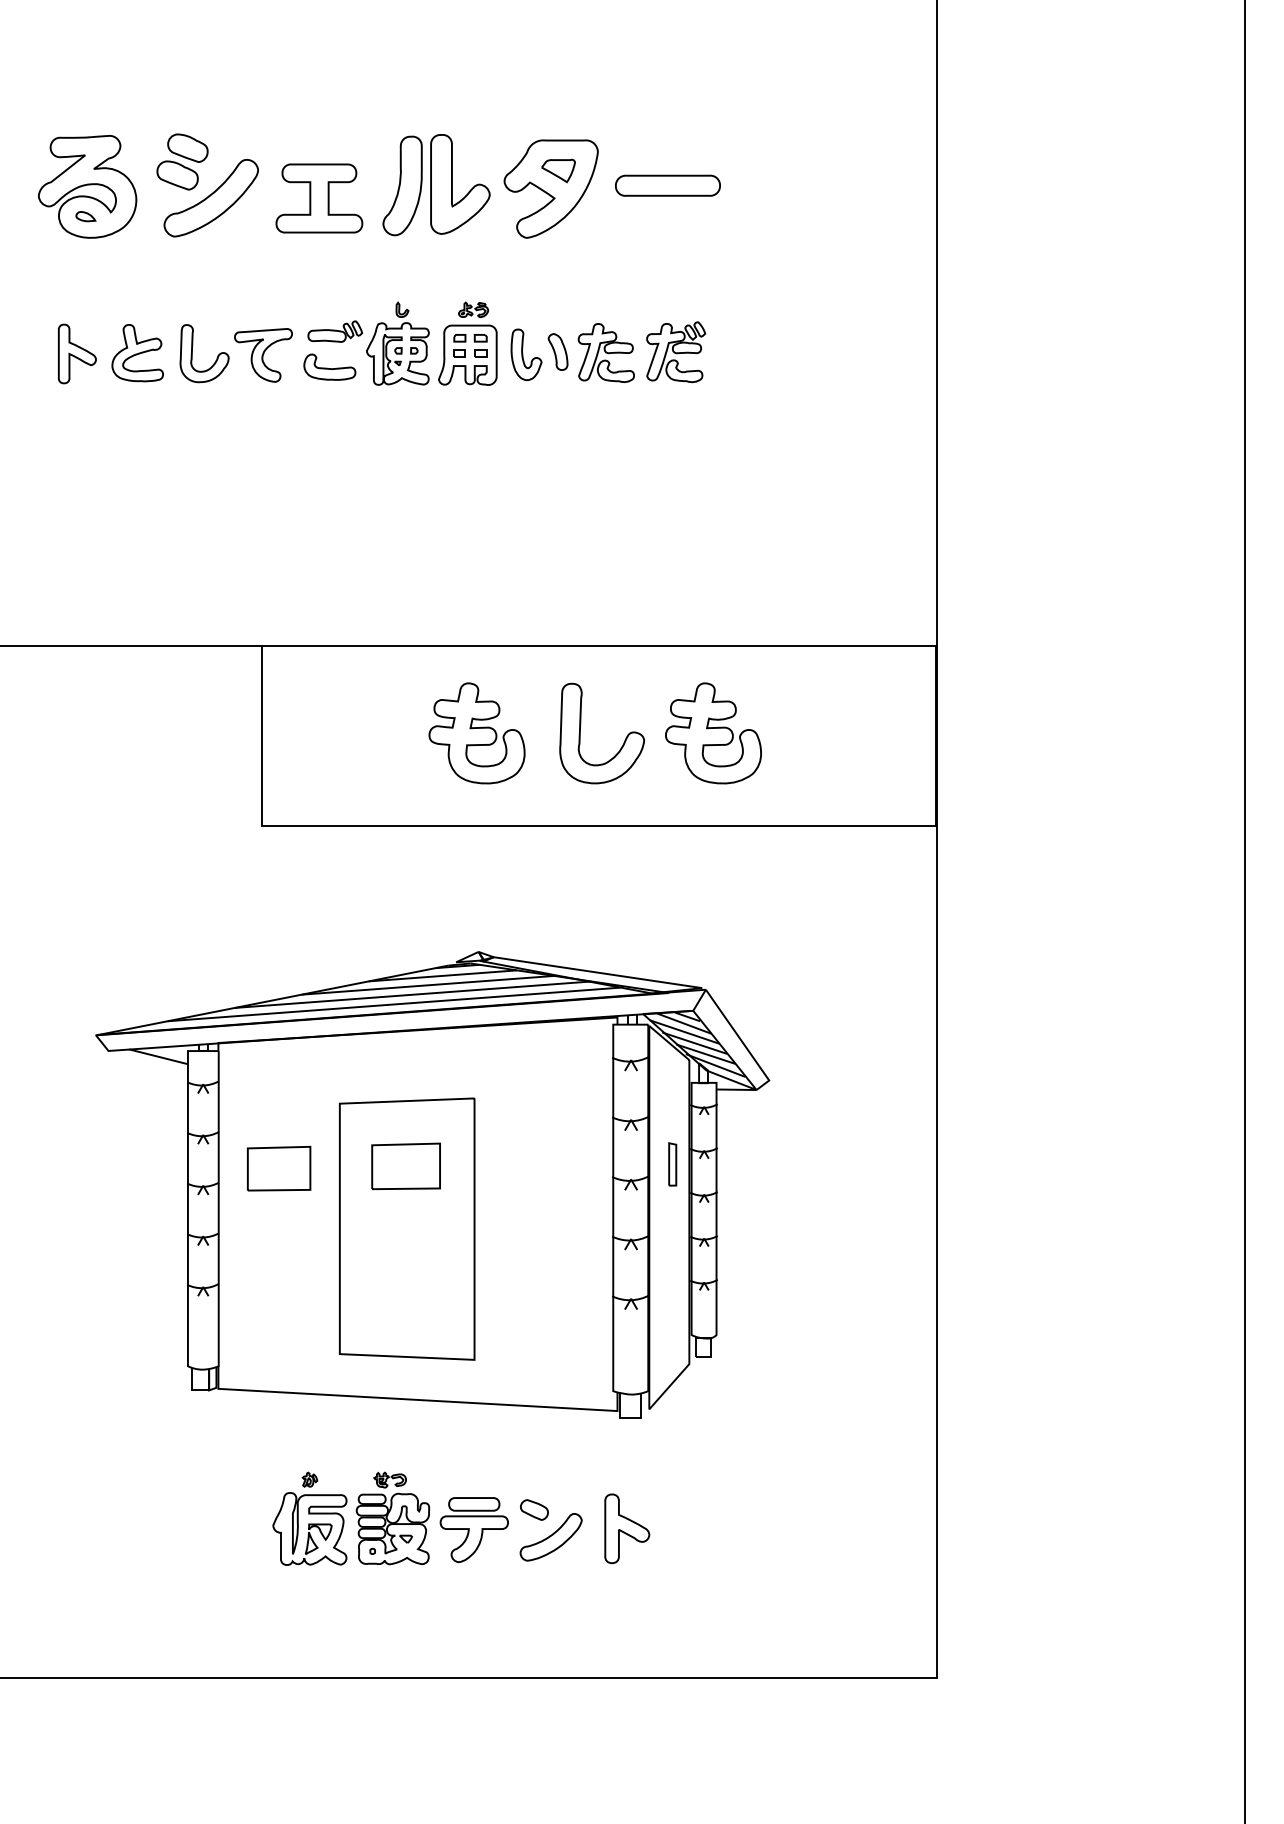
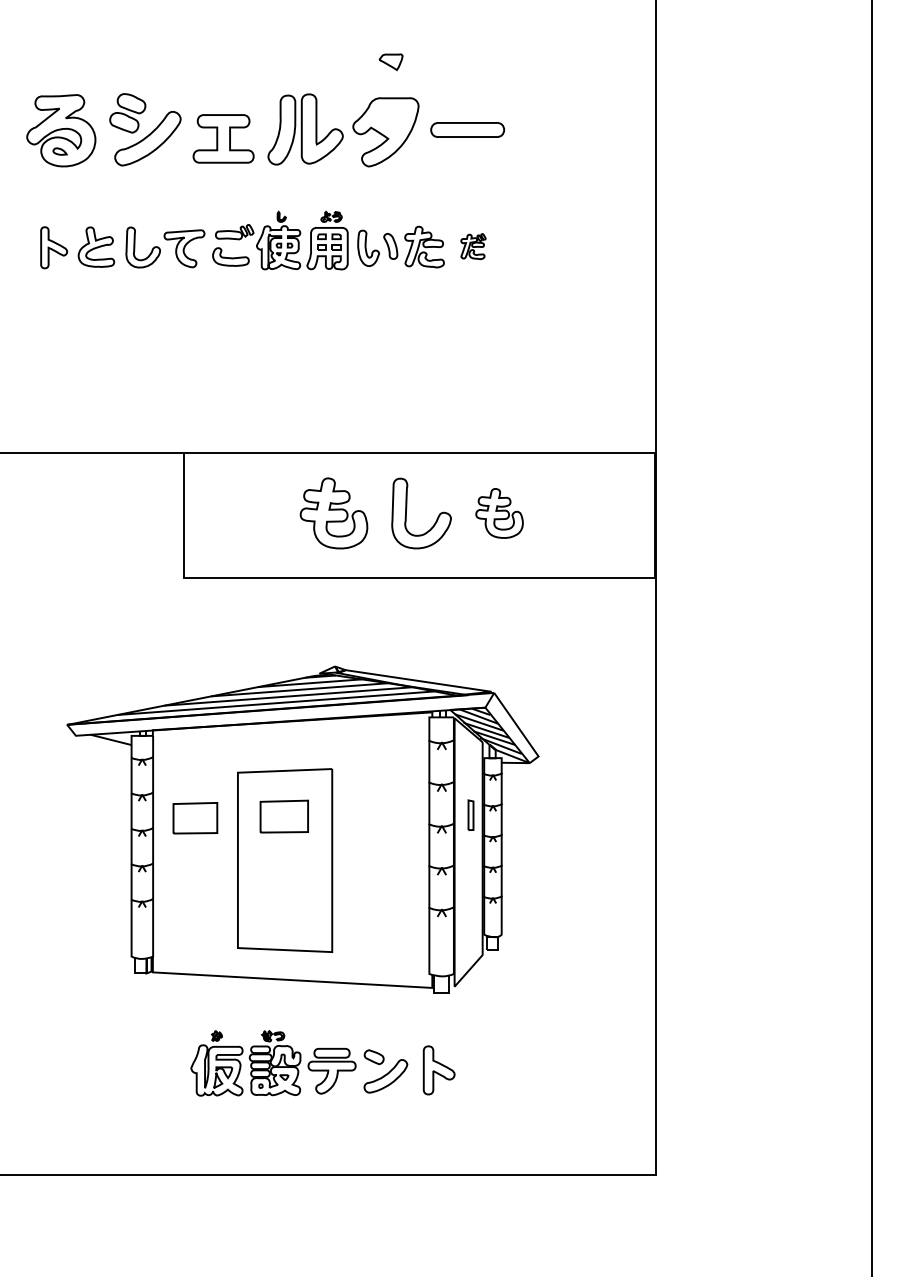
part: (558, 170) -> (391, 61), moved
part: (676, 352) -> (473, 246), size x0.6
part: (713, 733) -> (499, 513), size x0.7

